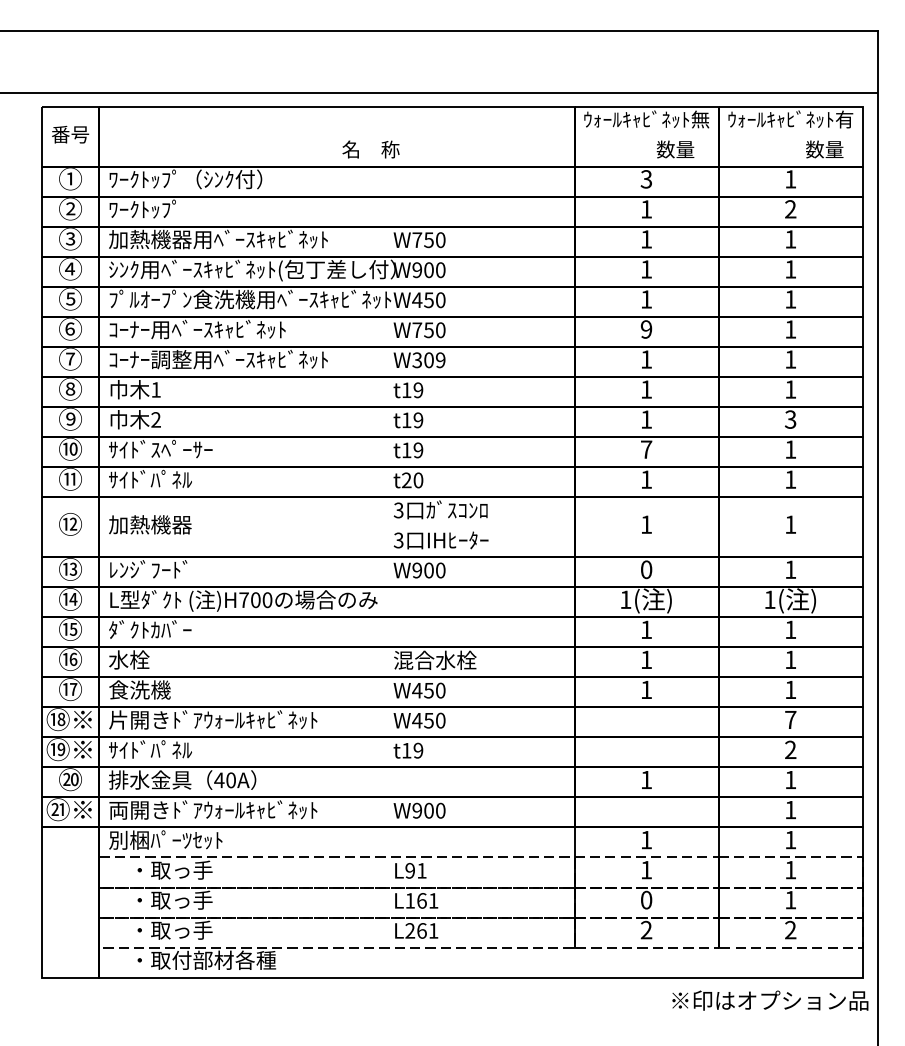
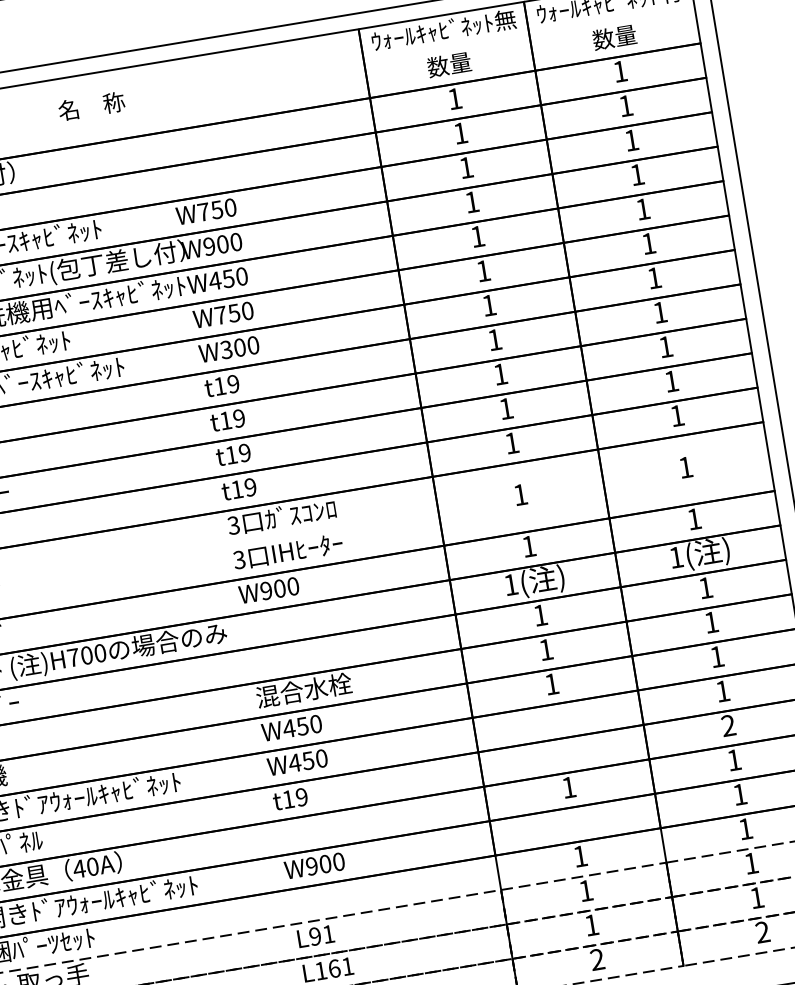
text: (370, 149) -> (91, 106), moved
text: (675, 149) -> (449, 64), moved
text: (824, 149) -> (614, 37), moved
text: (645, 179) -> (453, 99), 3 -> 1
text: (790, 209) -> (625, 106), 2 -> 1
text: (646, 329) -> (483, 271), 9 -> 1
text: (440, 360) -> (253, 345), W309 -> W300
text: (790, 419) -> (665, 346), 3 -> 1
text: (646, 449) -> (506, 408), 7 -> 1
text: (412, 480) -> (243, 488), t20 -> t19
text: (646, 569) -> (529, 546), 0 -> 1
text: (790, 719) -> (722, 690), 7 -> 1
text: (646, 899) -> (591, 924), 0 -> 1

